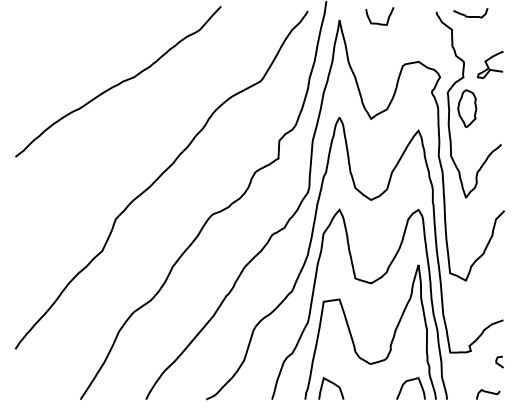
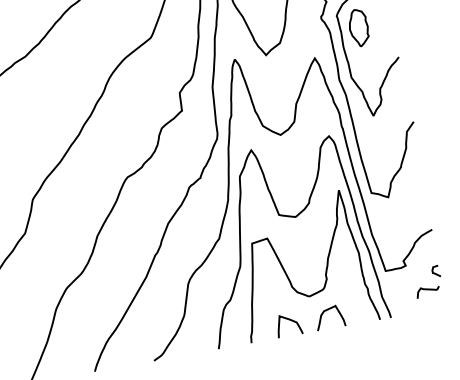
curve: (410, 381) -> (328, 310), moved
curve: (334, 385) -> (291, 321), moved
curve: (488, 393) -> (428, 290), moved

